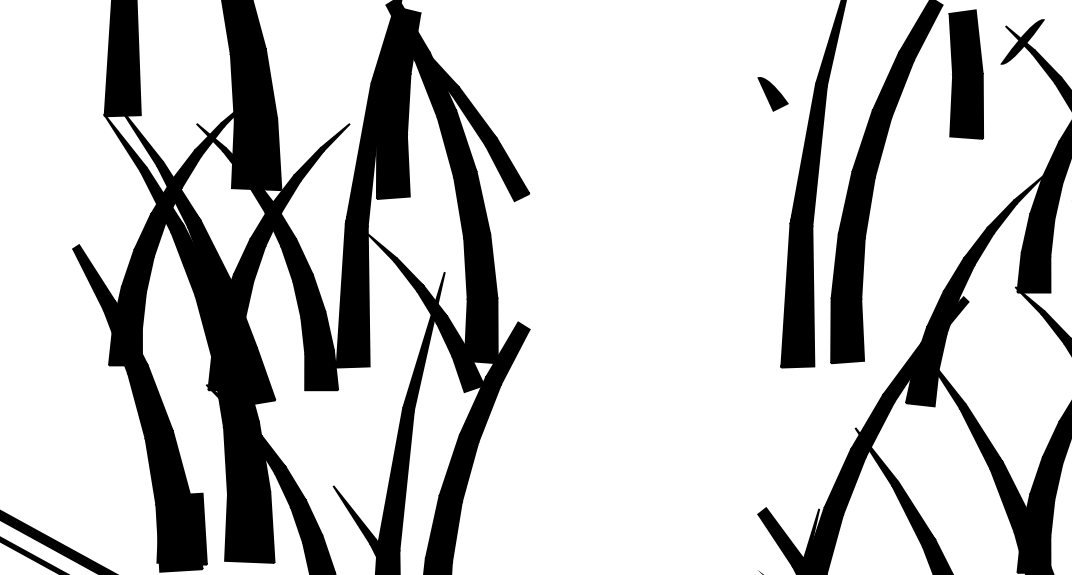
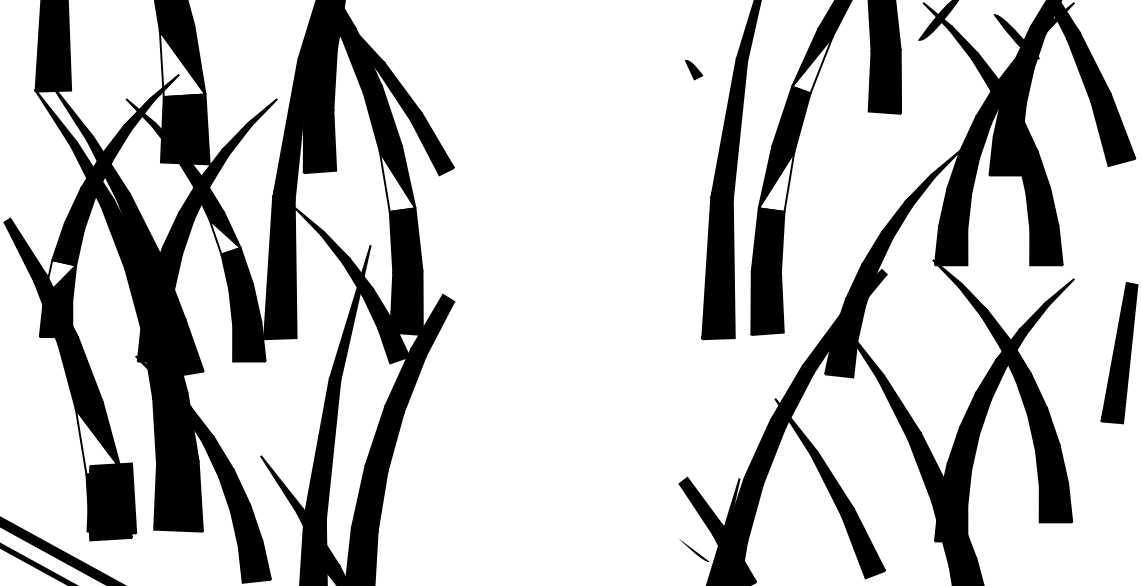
fill: (253, 88) -> (182, 64), removed
fill: (893, 88) -> (812, 64), removed
part: (772, 94) -> (693, 70), size x0.6
fill: (472, 207) -> (397, 181), removed
fill: (856, 207) -> (776, 181), removed
fill: (296, 263) -> (224, 236), removed
fill: (129, 306) -> (59, 279), removed
fill: (167, 471) -> (97, 441), removed

